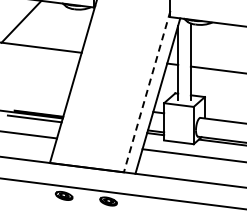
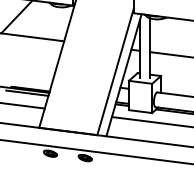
line: (147, 91) -> (115, 71), dashed -> solid

